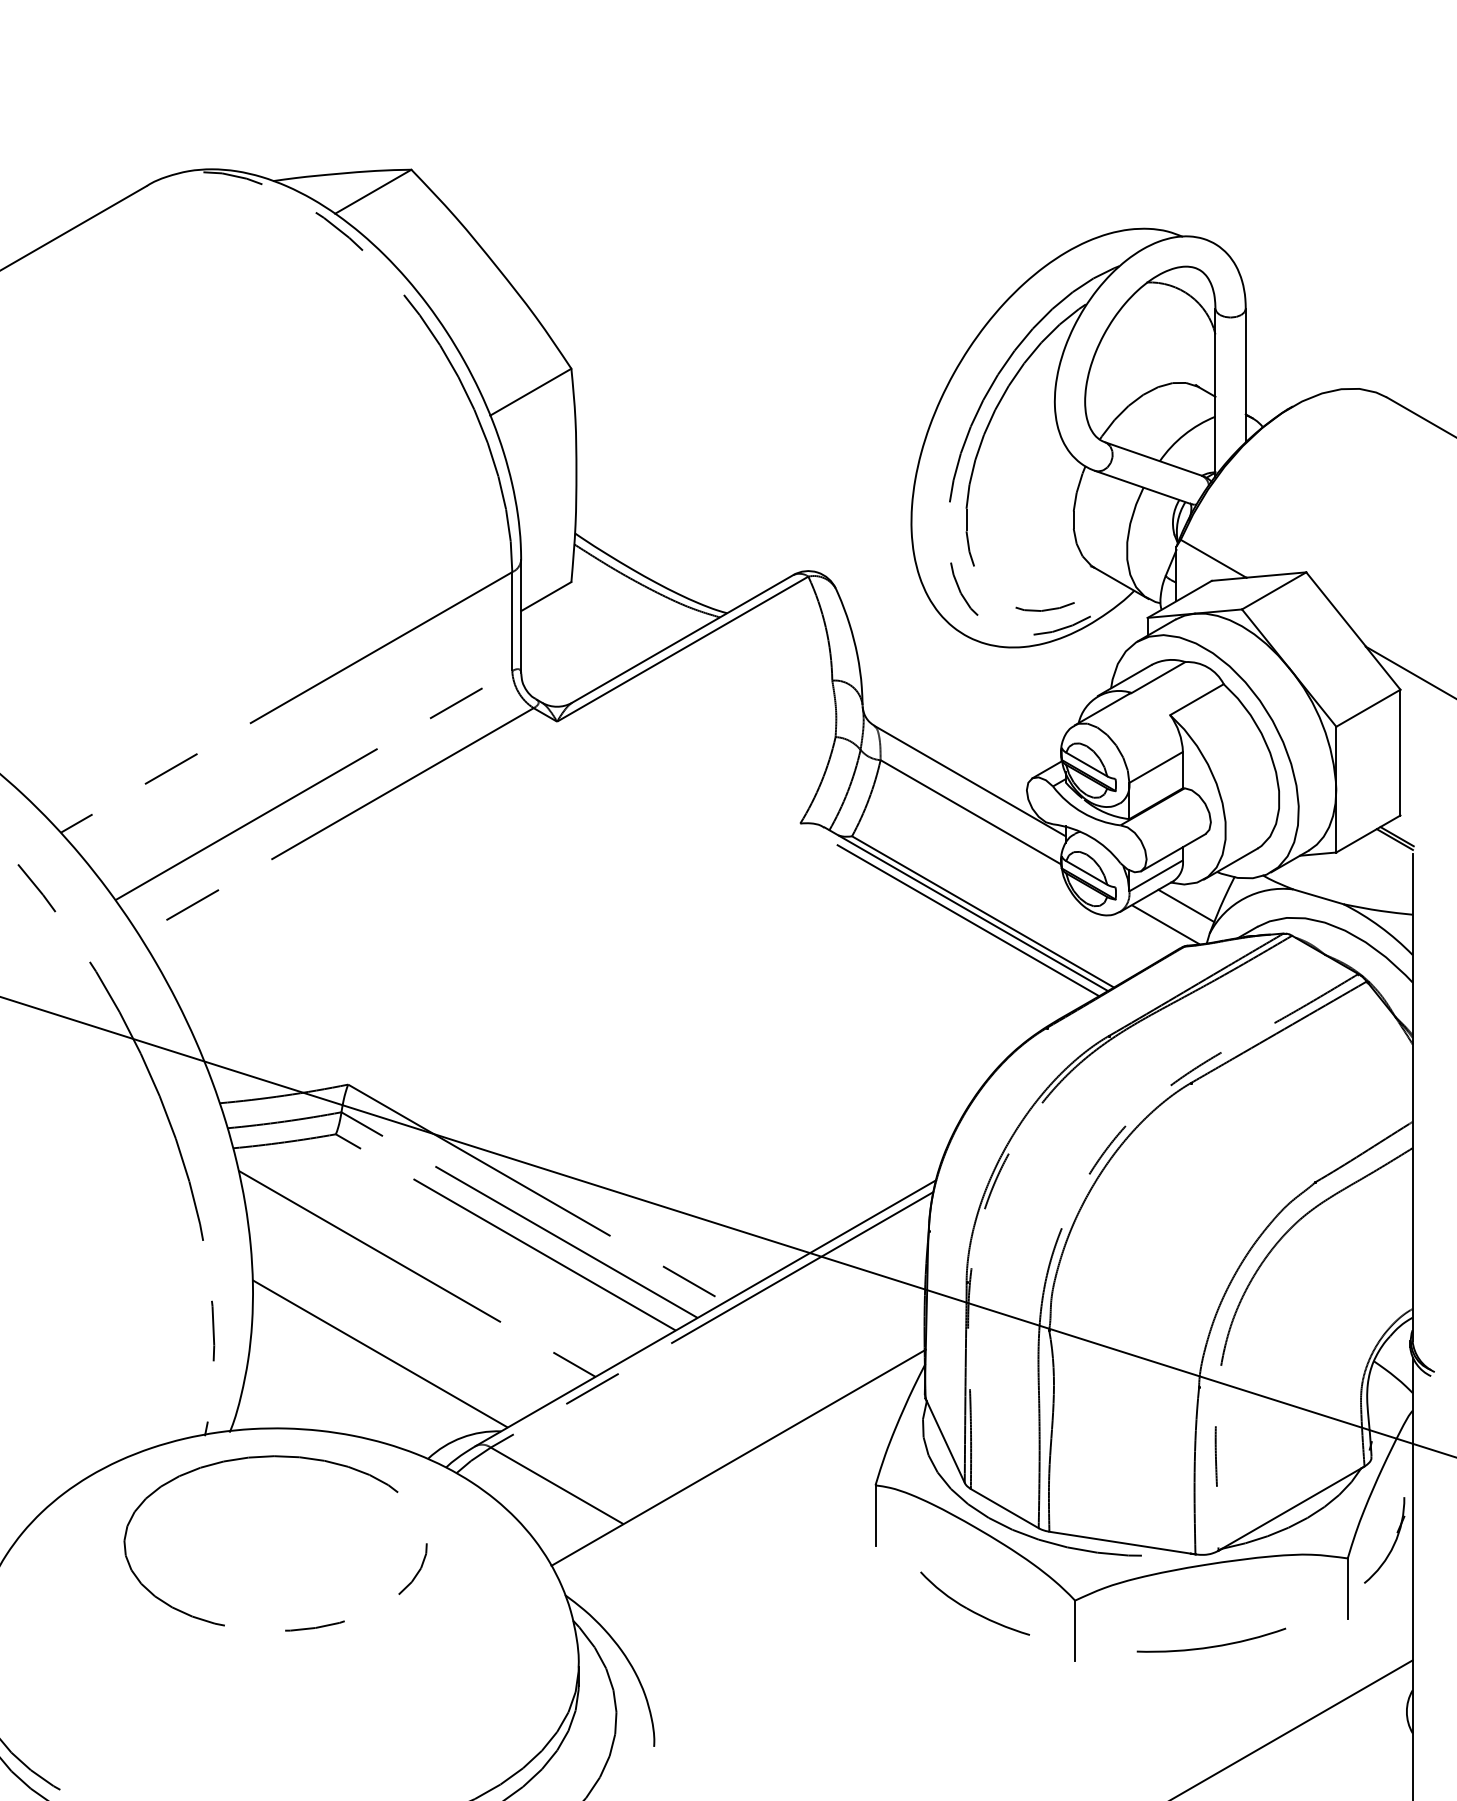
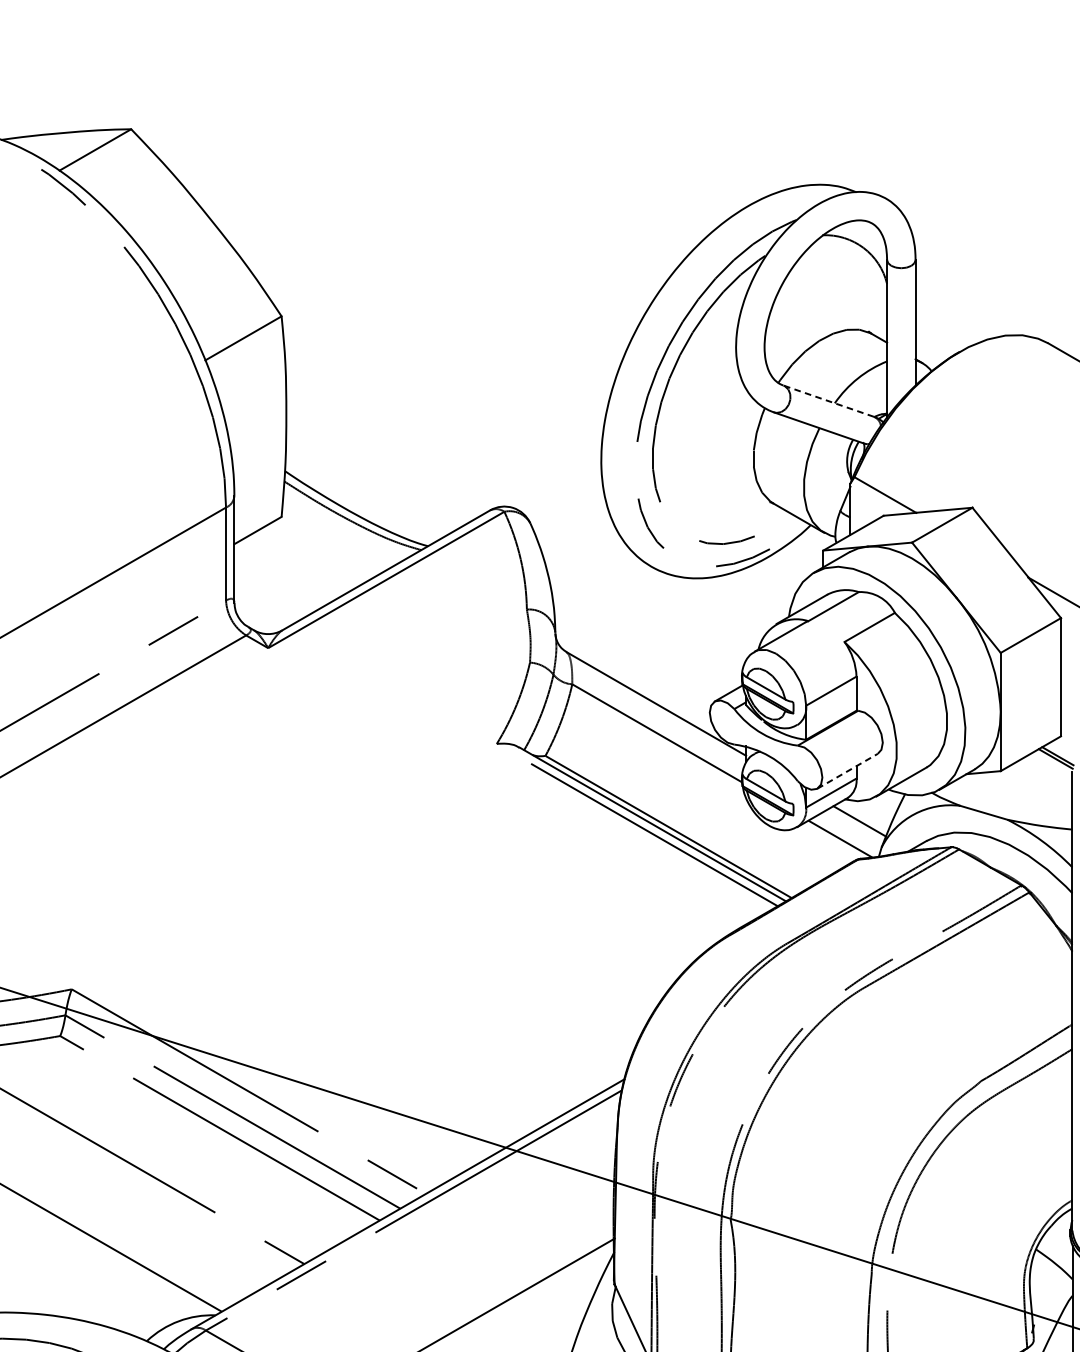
line: (1153, 458) -> (828, 400), solid -> dashed
line: (1173, 852) -> (847, 771), solid -> dashed

